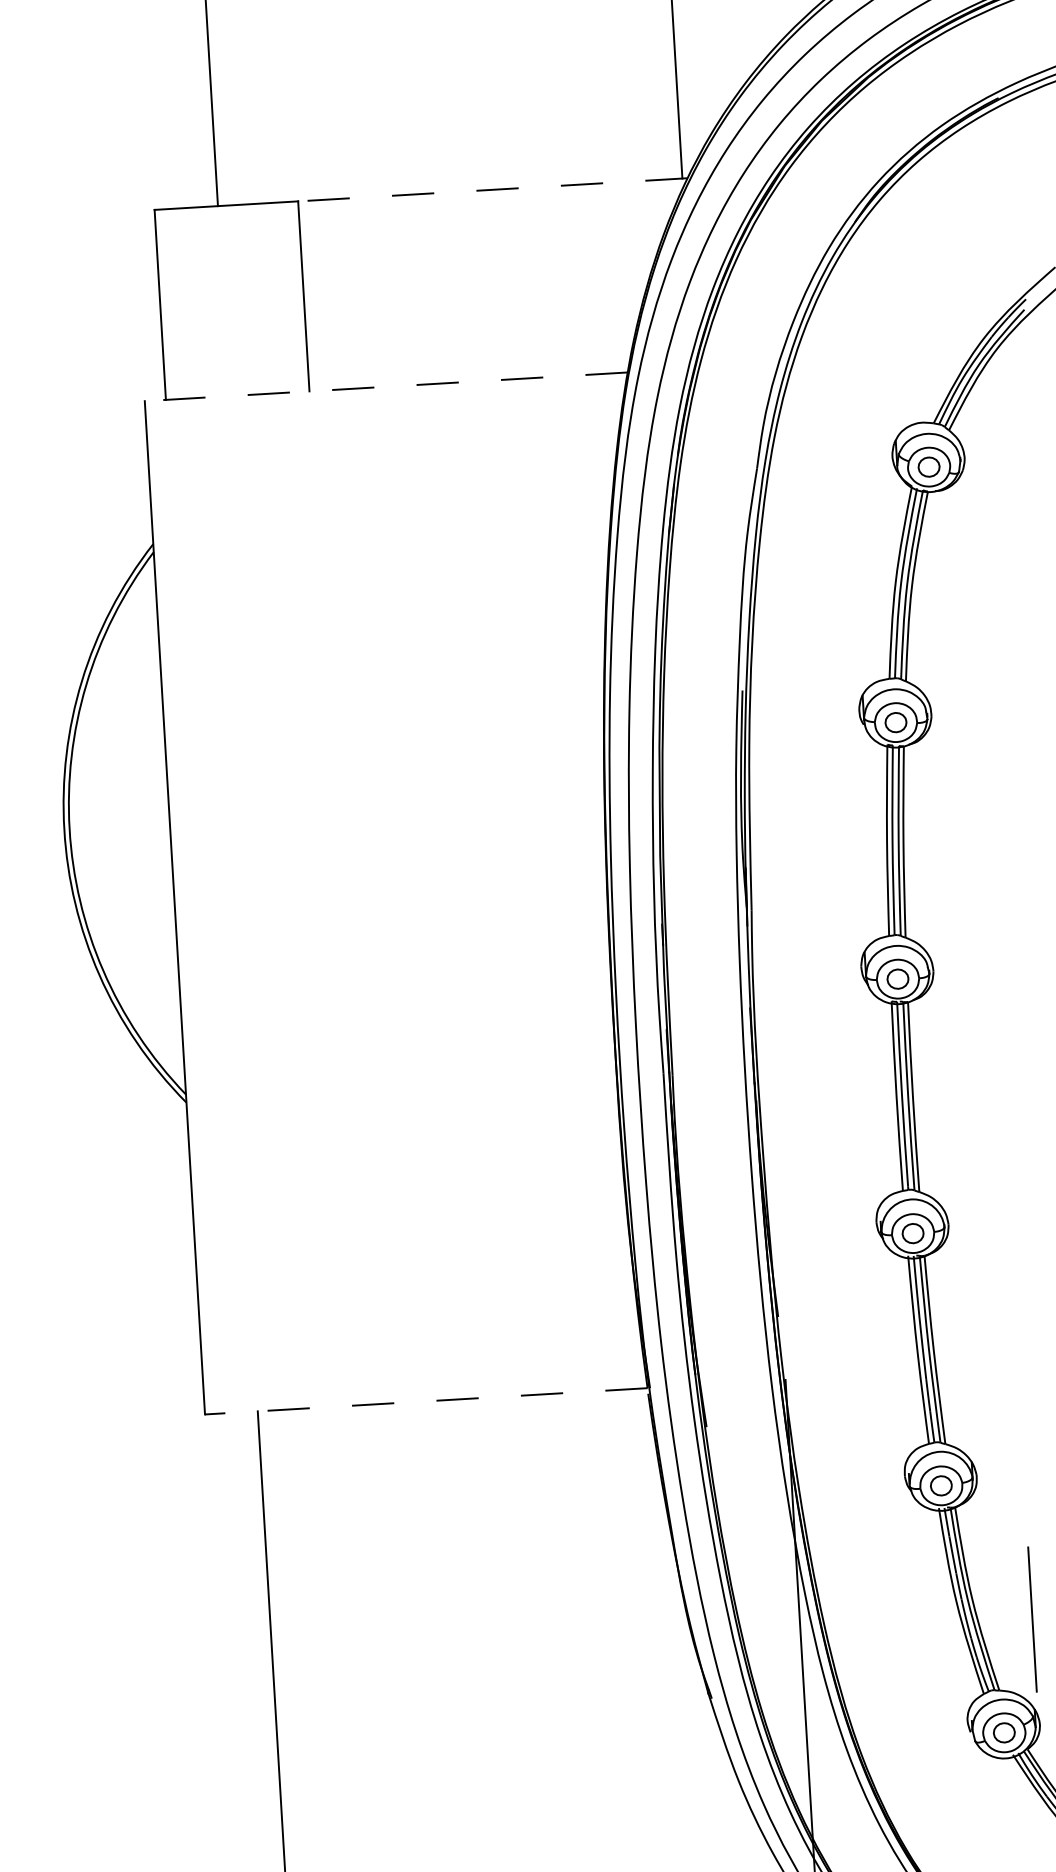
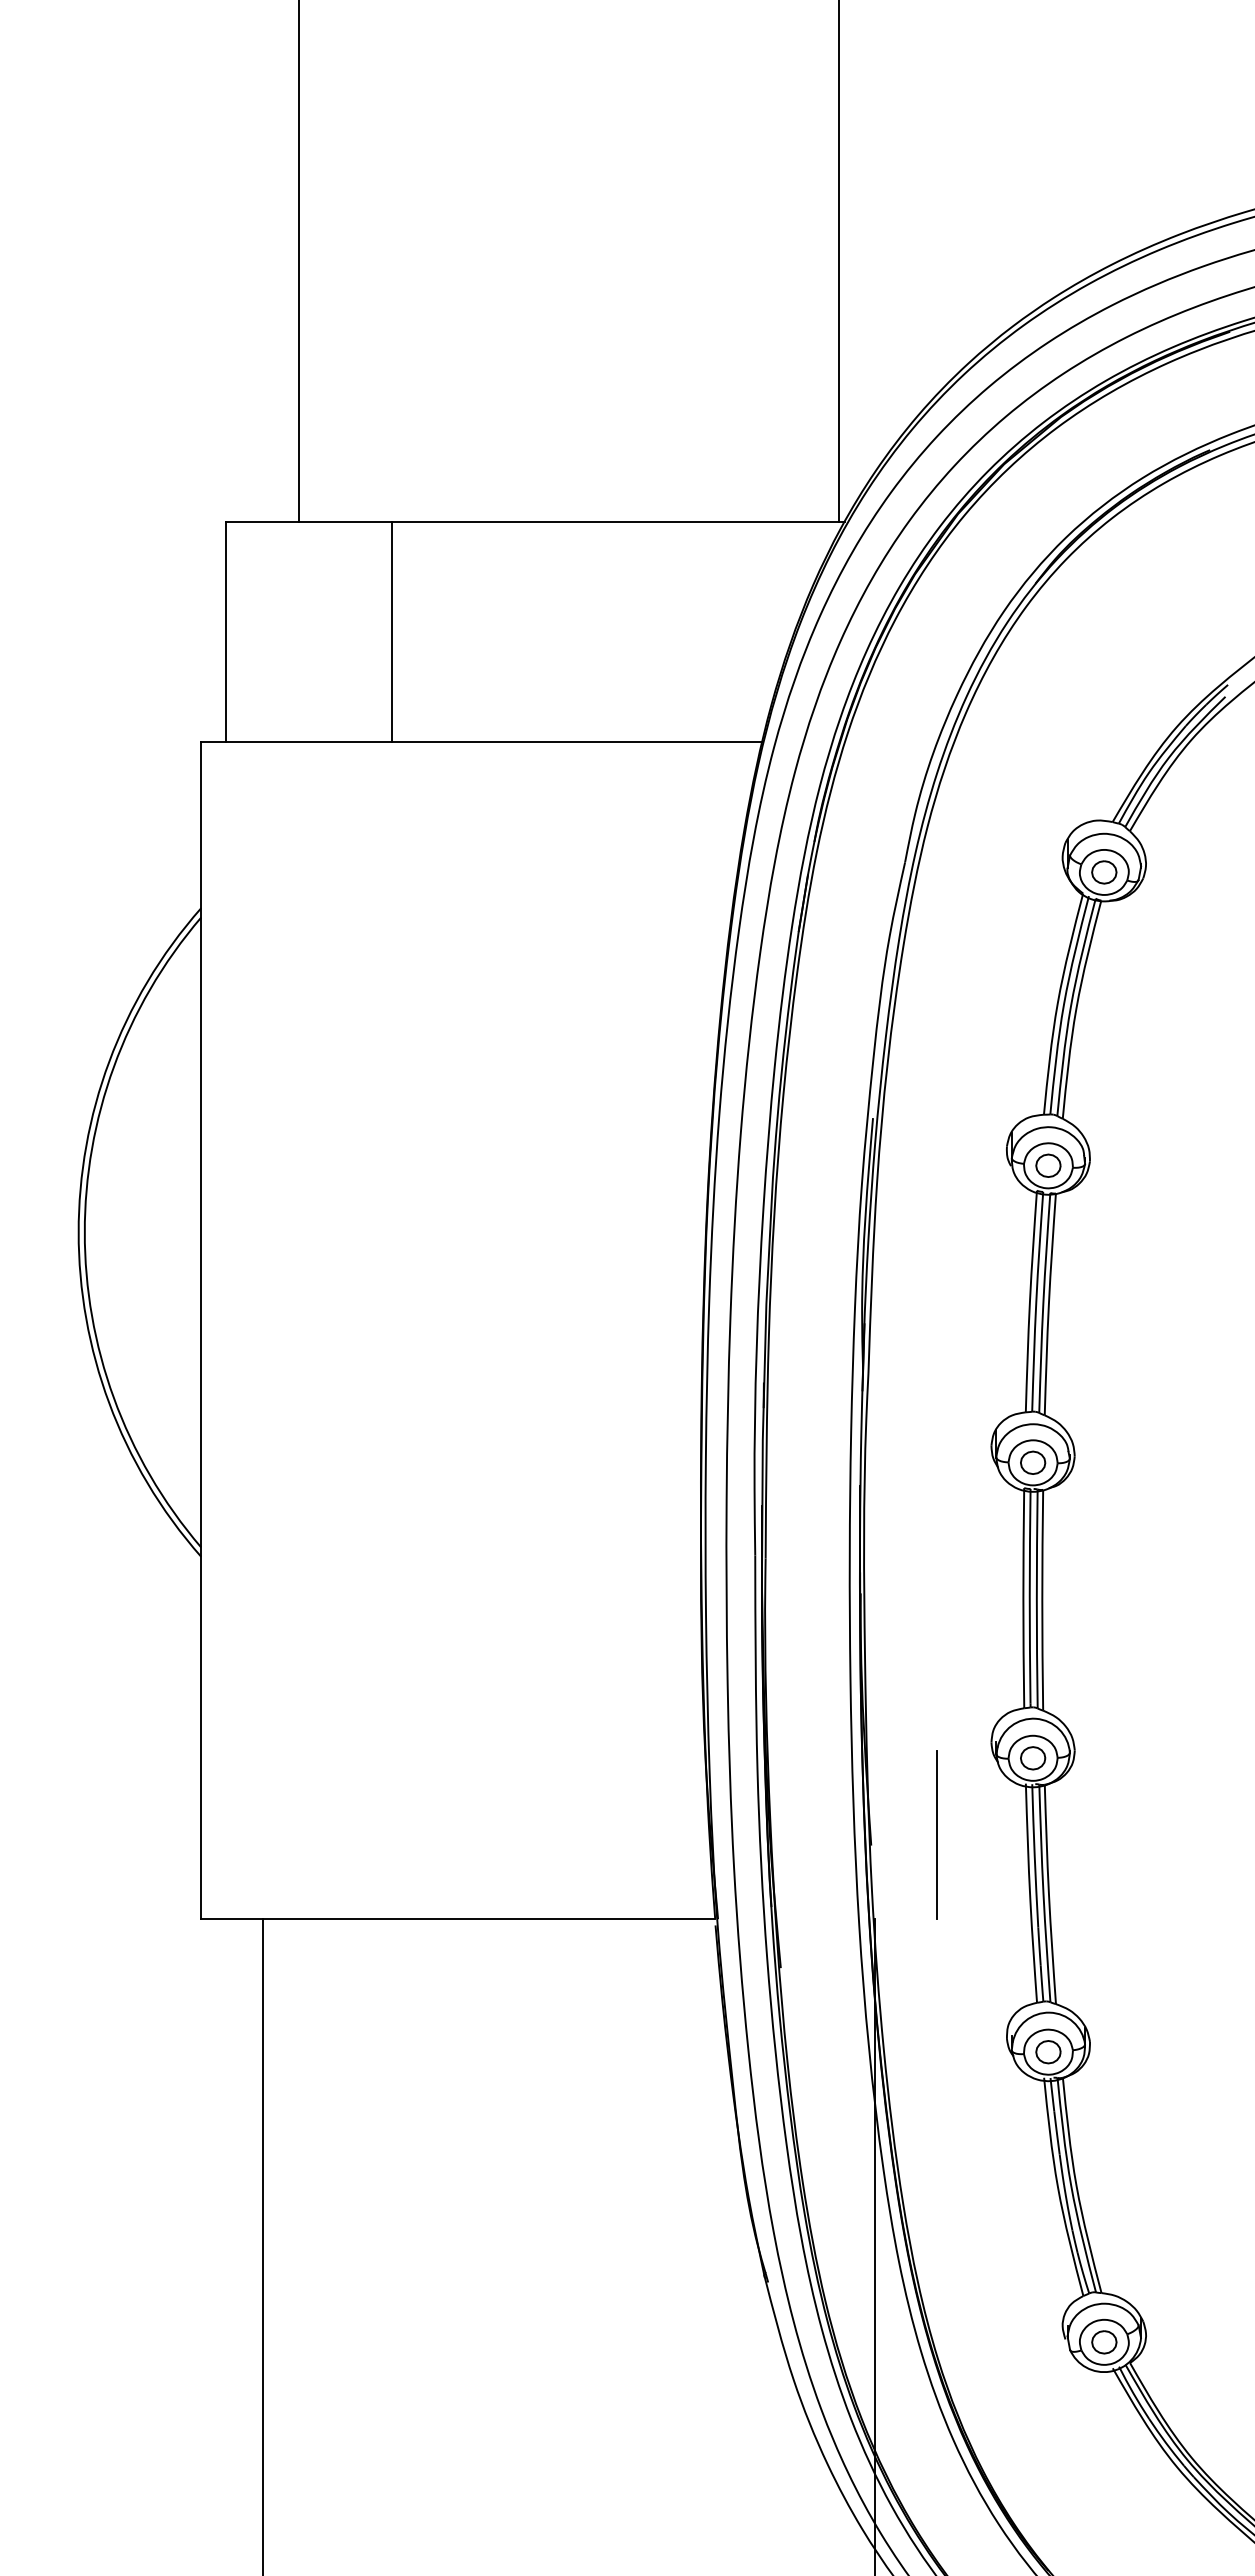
line: (492, 189) -> (618, 521), dashed -> solid
line: (386, 387) -> (481, 742), dashed -> solid
line: (426, 1400) -> (458, 1918), dashed -> solid
line: (1032, 1618) -> (936, 1834), moved

